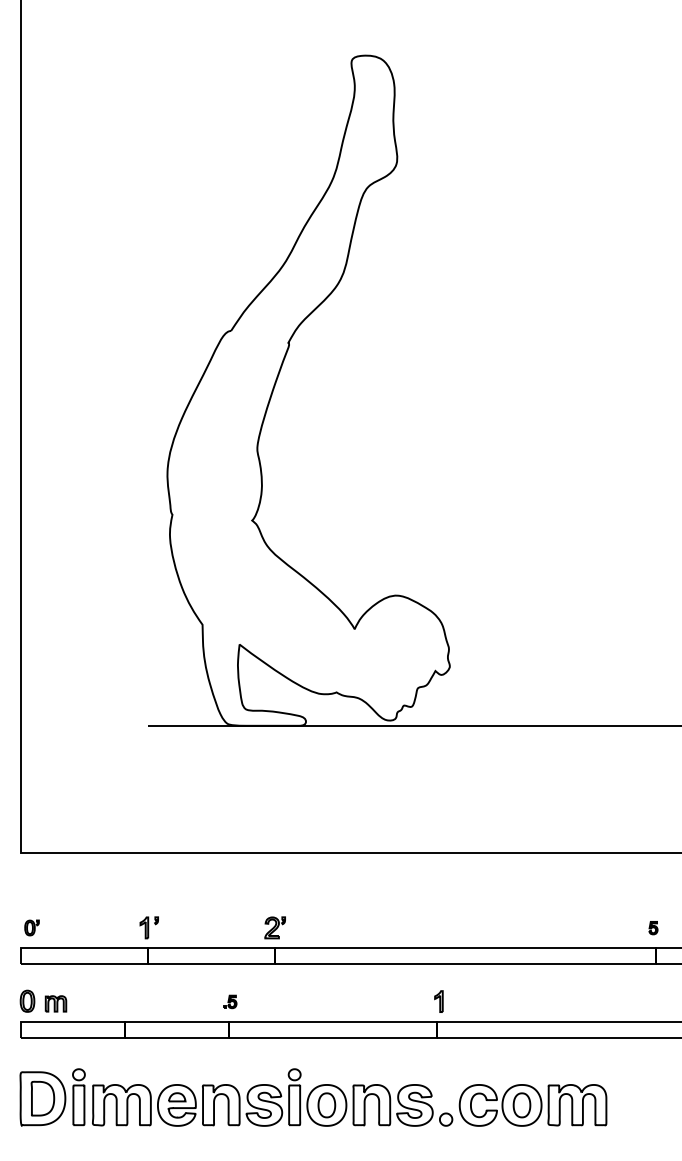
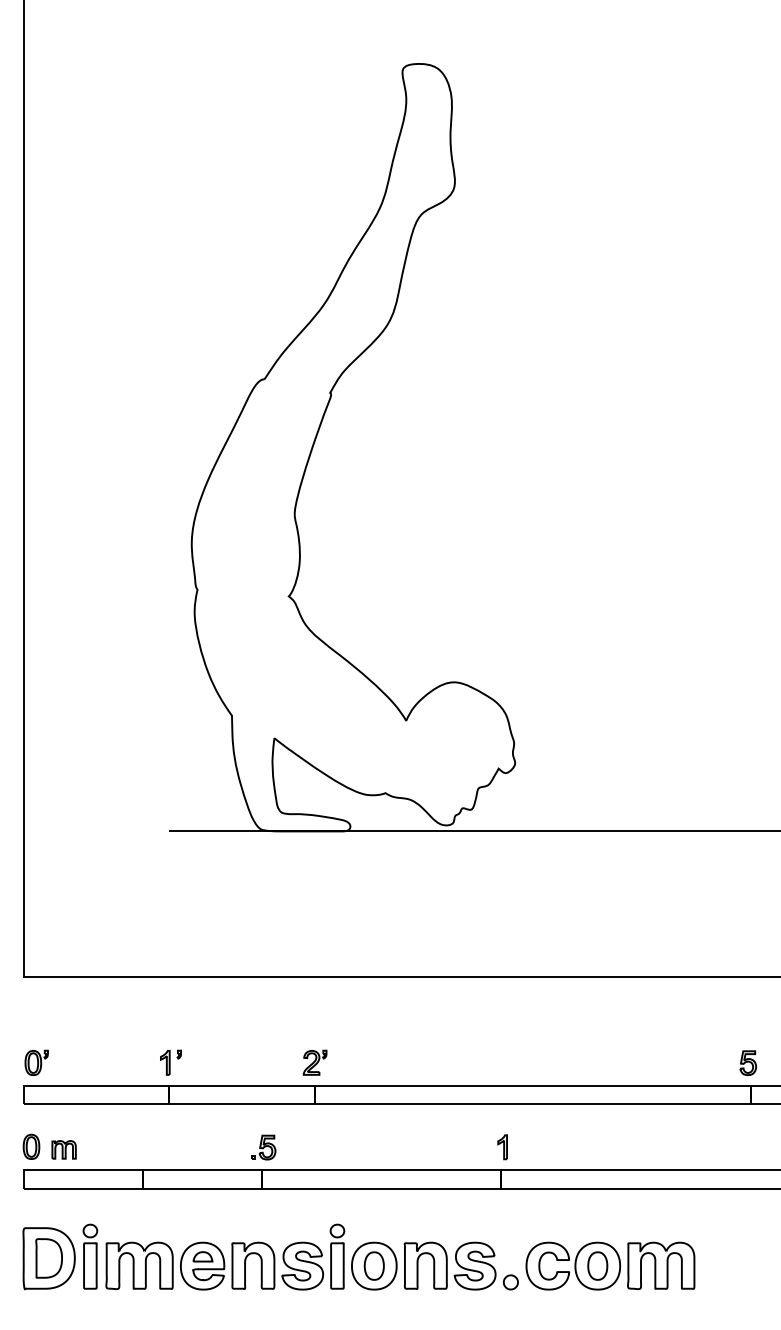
part: (31, 927) -> (36, 1062), size x1.43
part: (653, 927) -> (748, 1062), size x1.67
part: (230, 1001) -> (263, 1147), size x1.67

